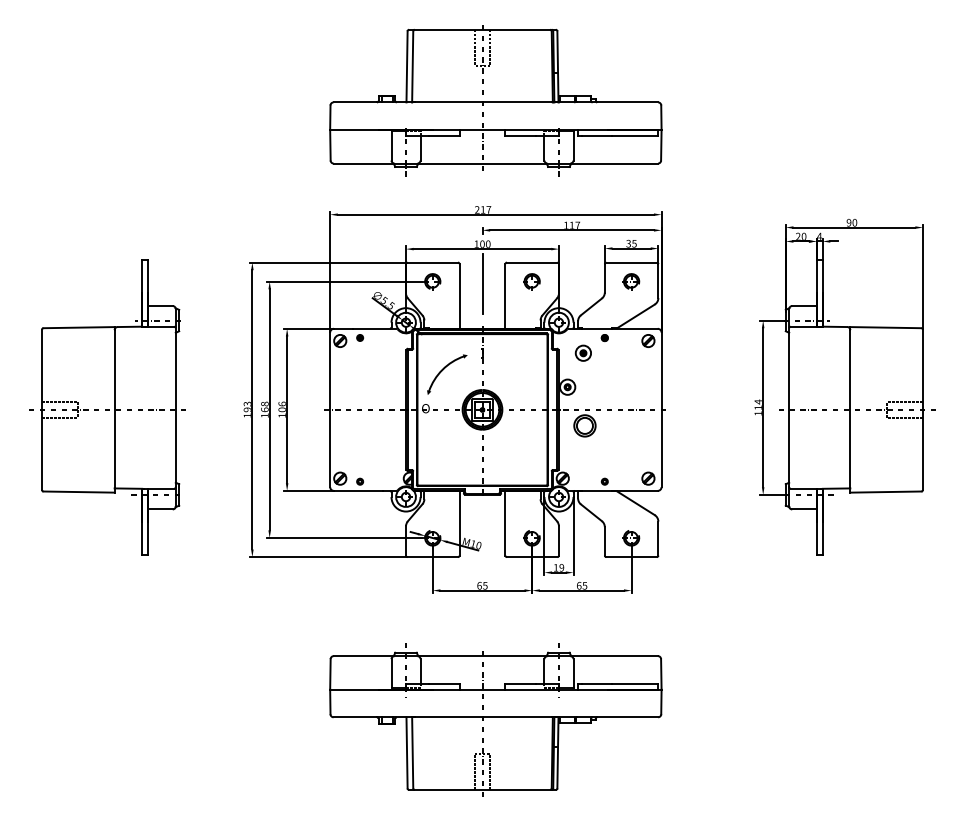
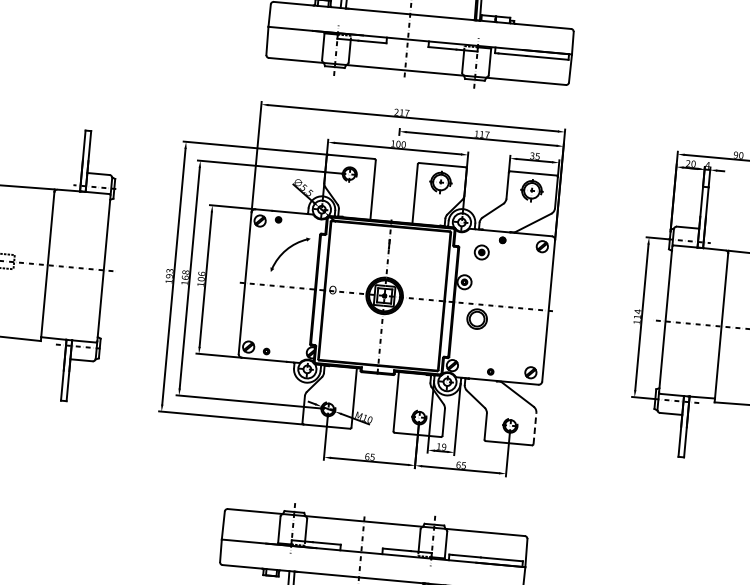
part: (531, 281) -> (440, 182), size x1.4
part: (631, 281) -> (531, 190), size x1.4
line: (482, 284) -> (395, 181), removed
part: (447, 374) -> (290, 254), moved
line: (658, 538) -> (535, 428), solid -> dashed

